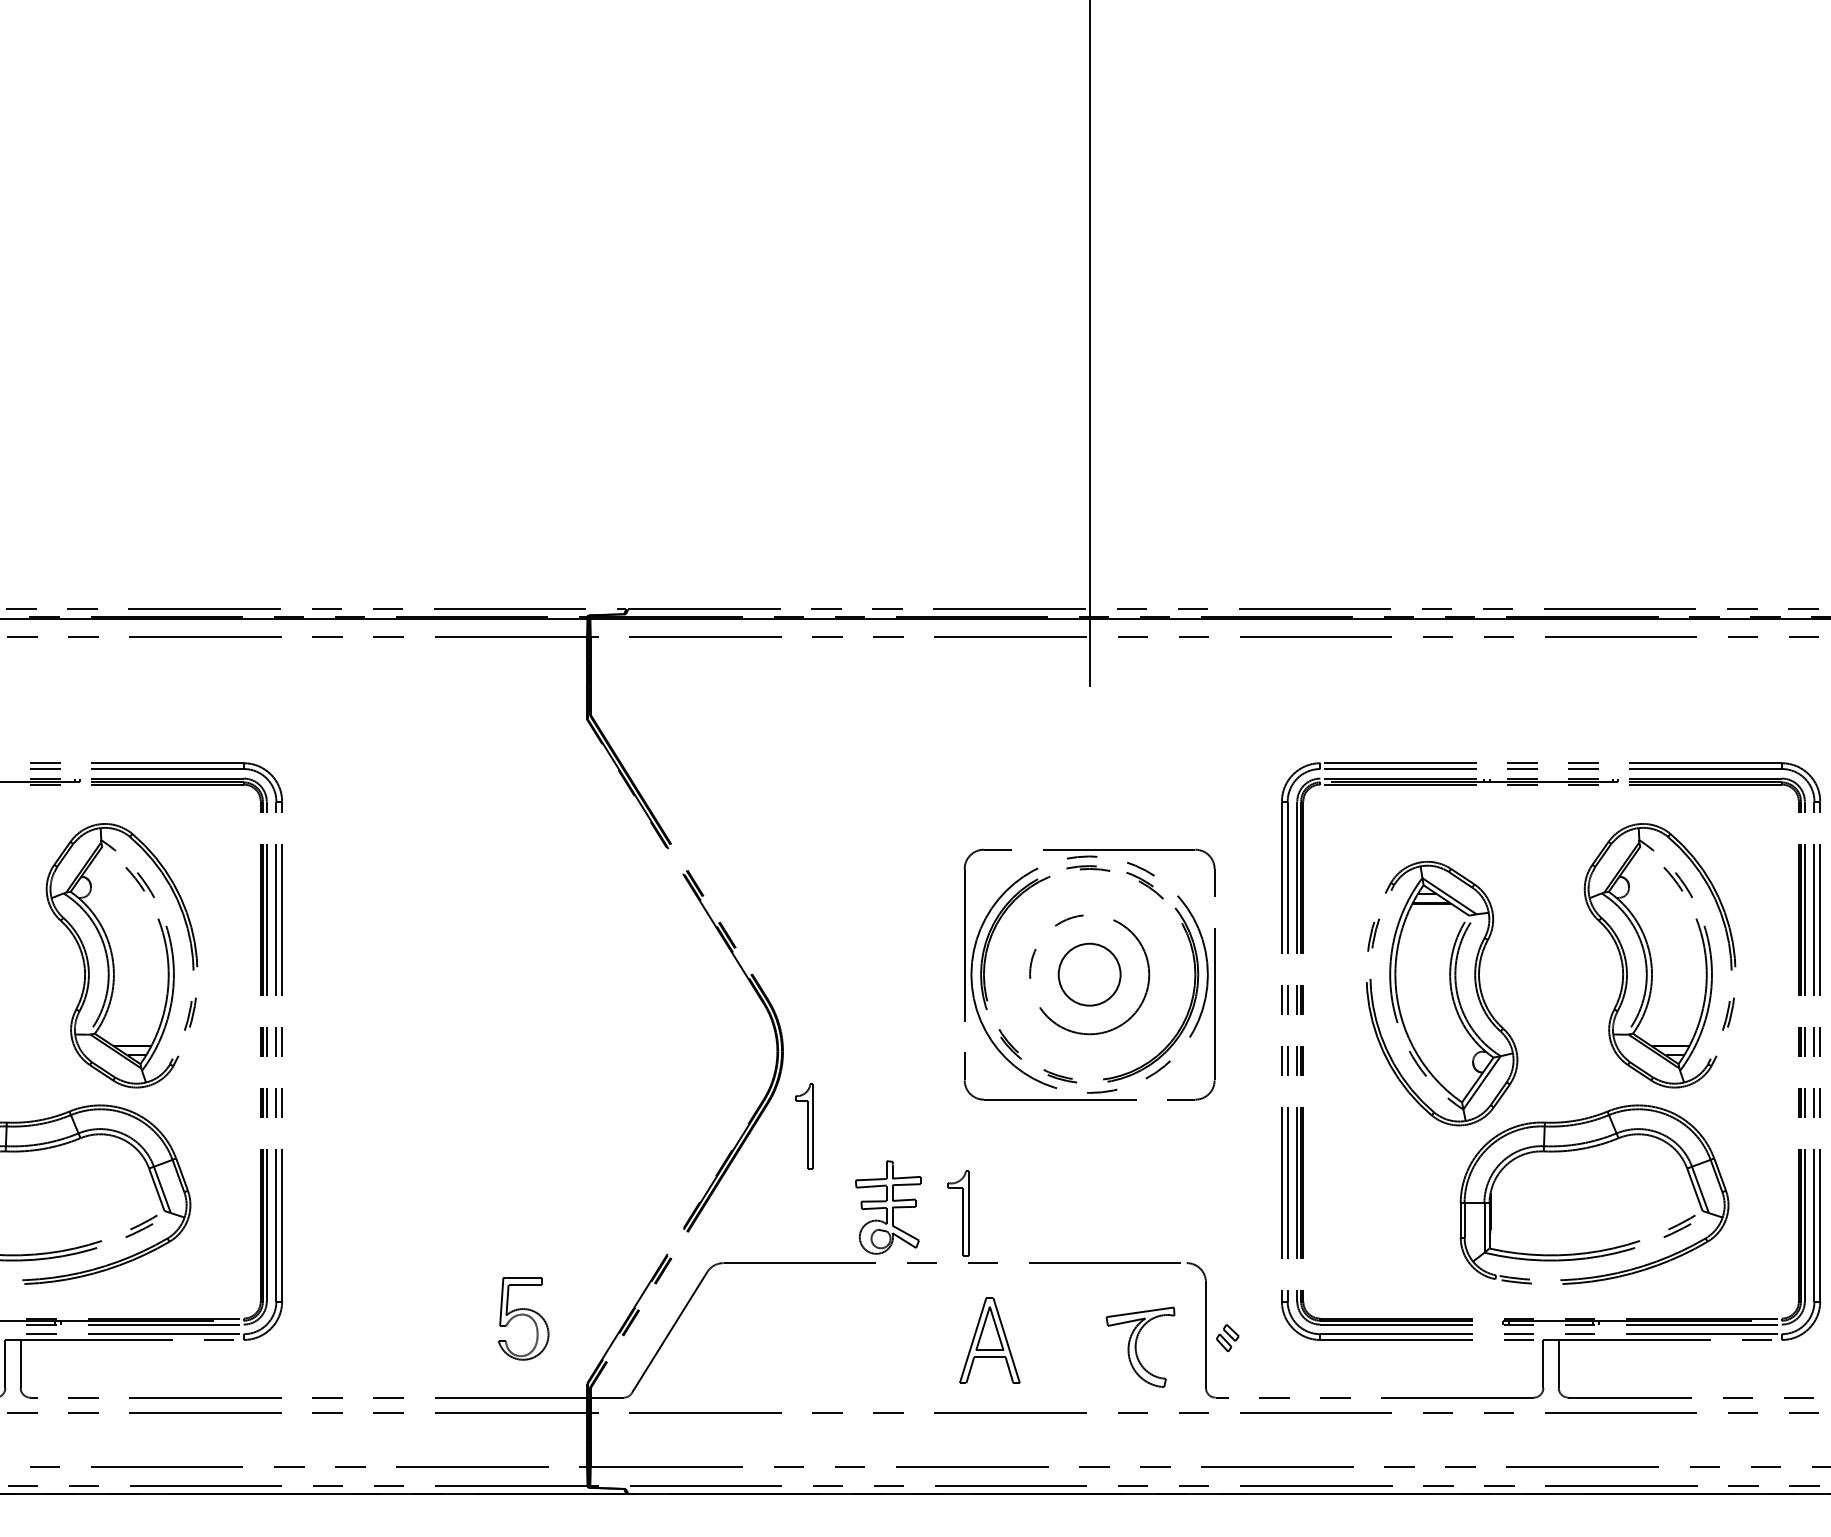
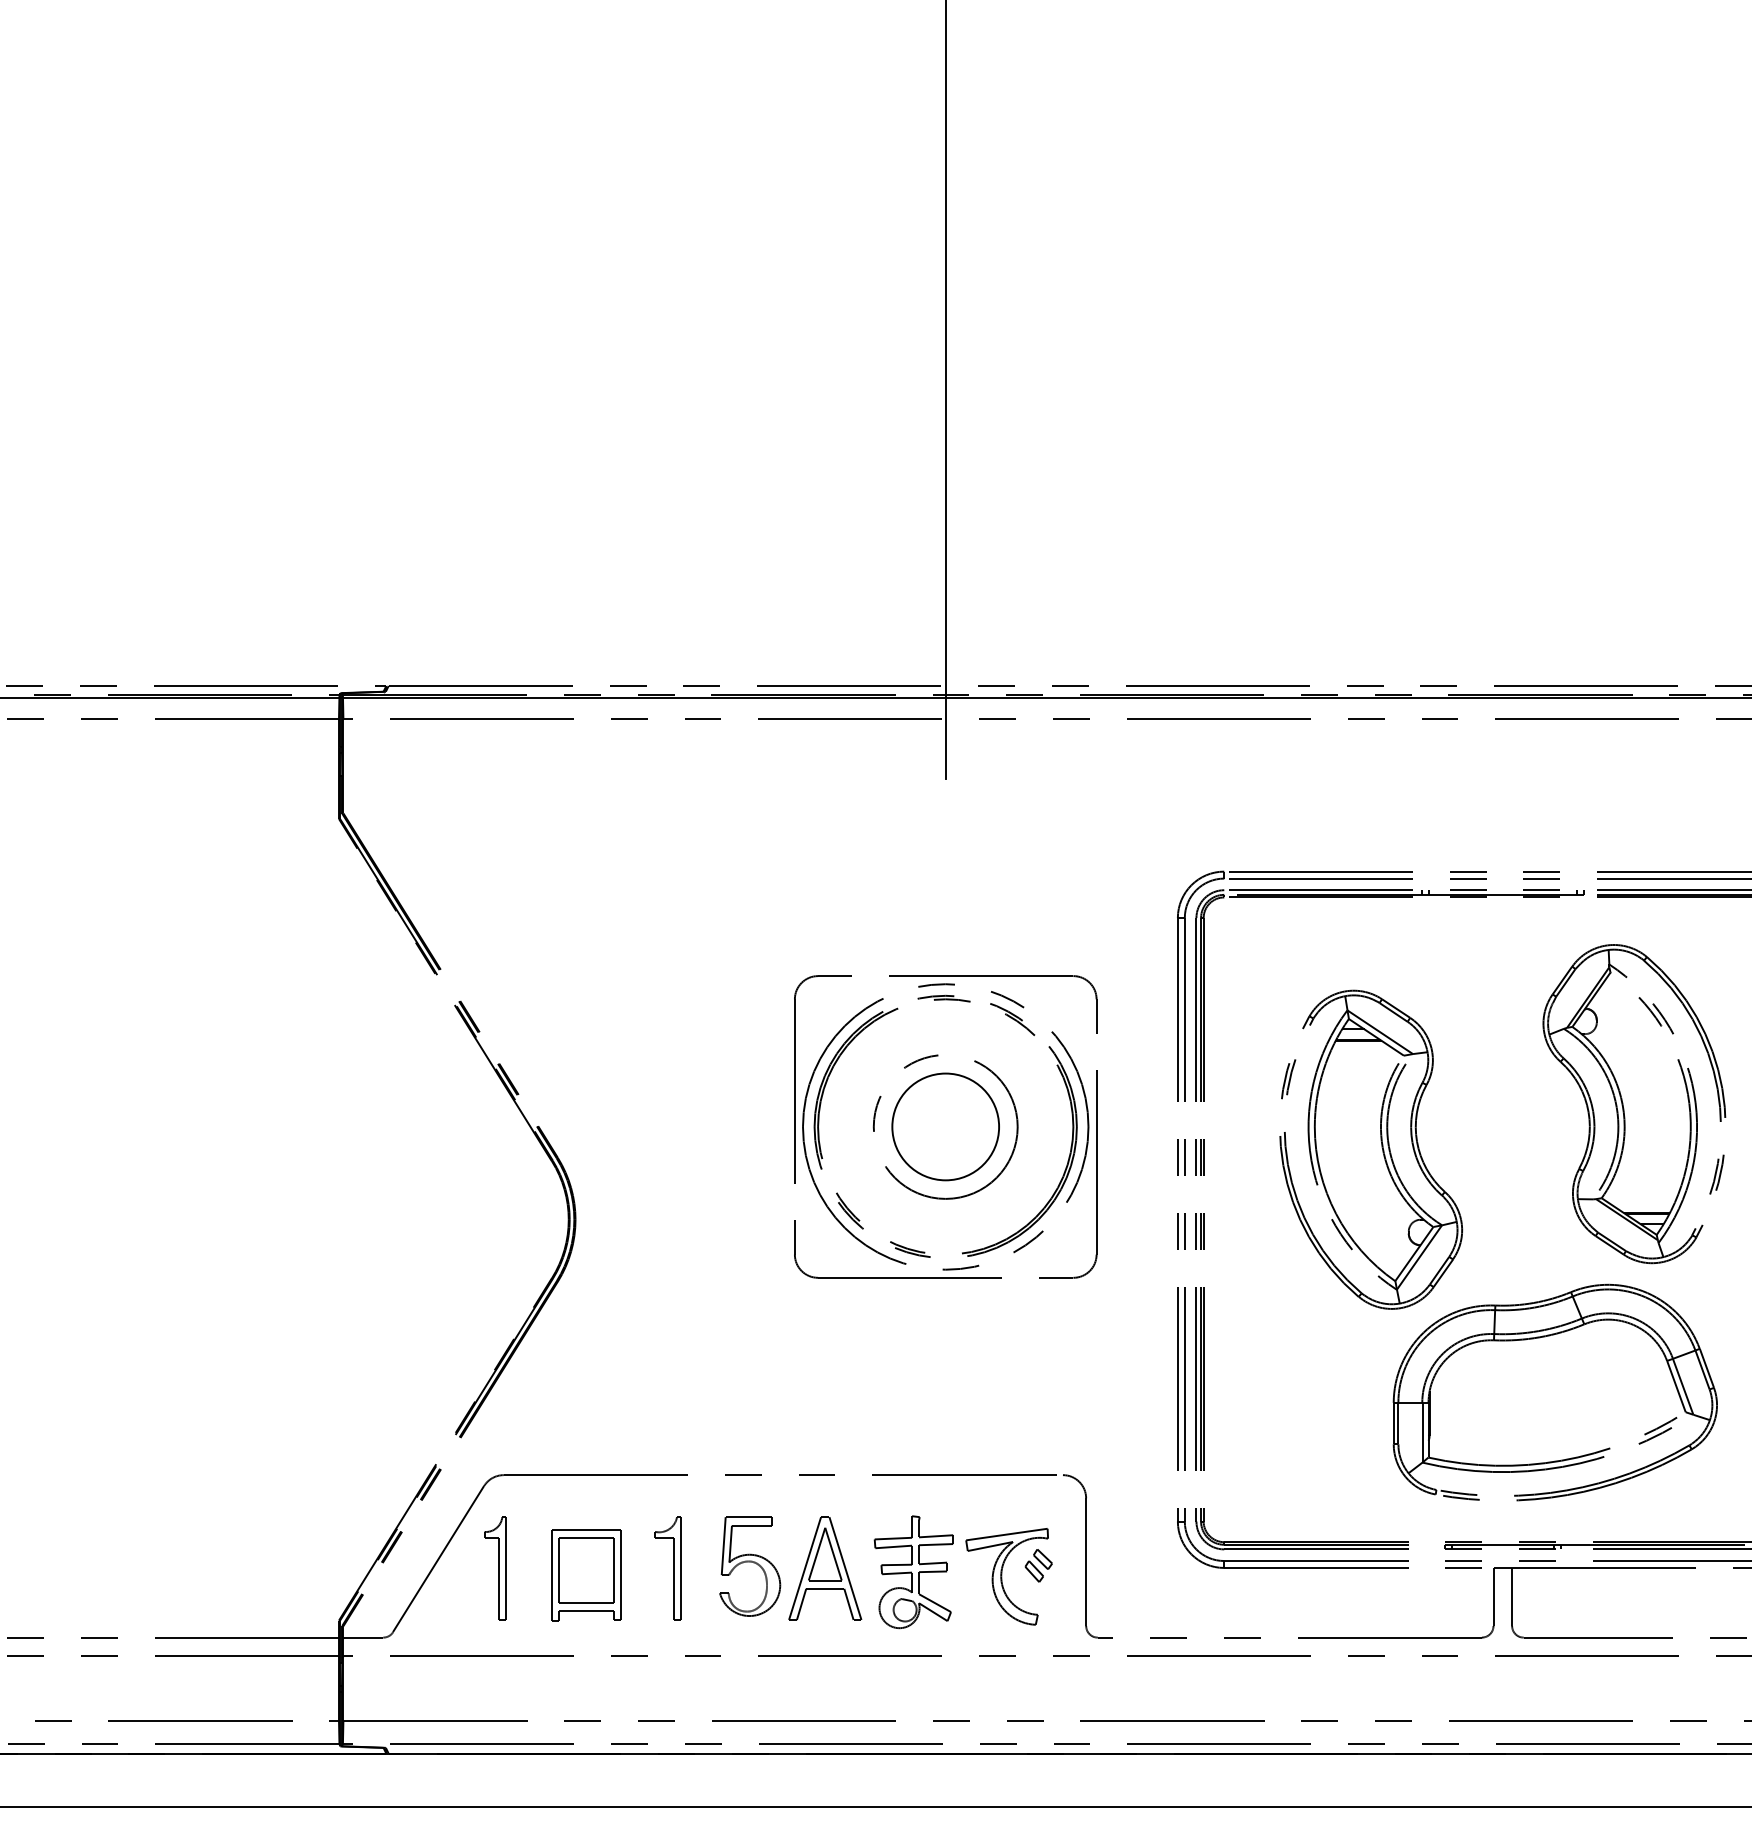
circle: (1089, 974) -> (945, 1126), size x1.43
part: (804, 1126) -> (495, 1568), moved
part: (888, 1207) -> (914, 1572), moved
part: (958, 1213) -> (667, 1568), moved
part: (523, 1318) -> (749, 1566), moved
part: (1227, 1338) -> (1038, 1566), moved
part: (791, 1346) -> (585, 1575), added

